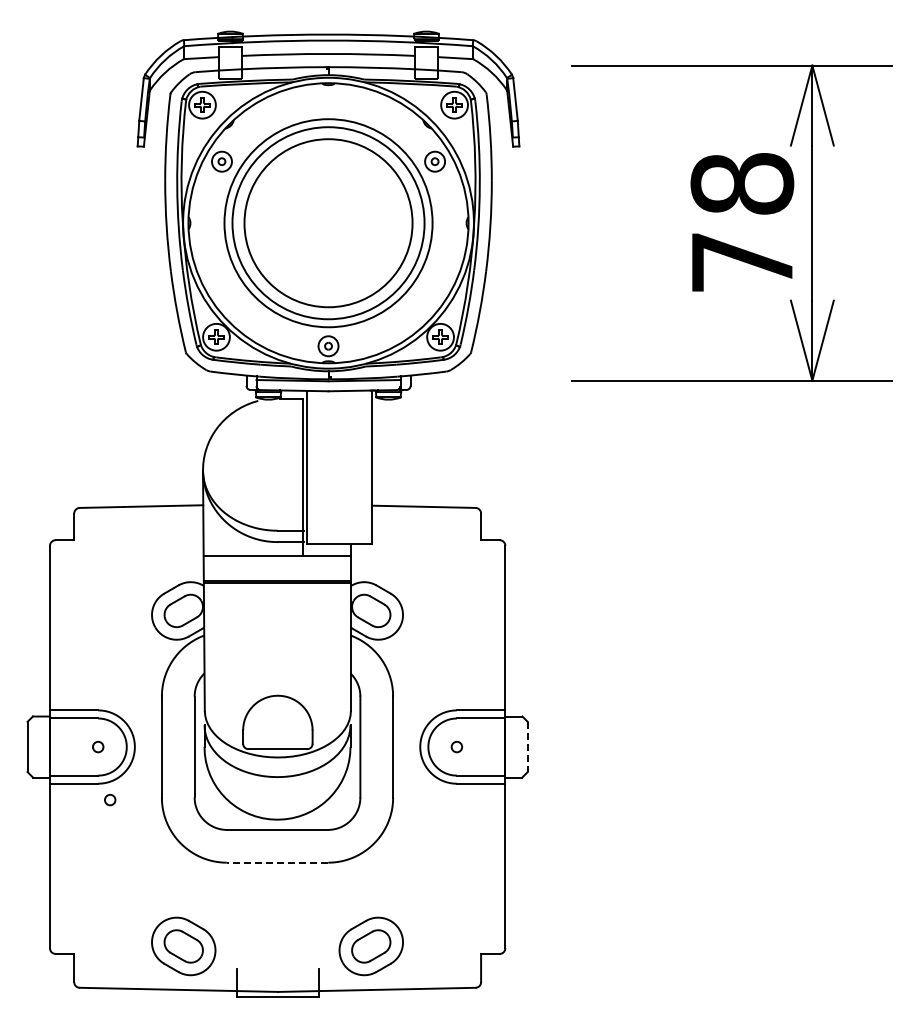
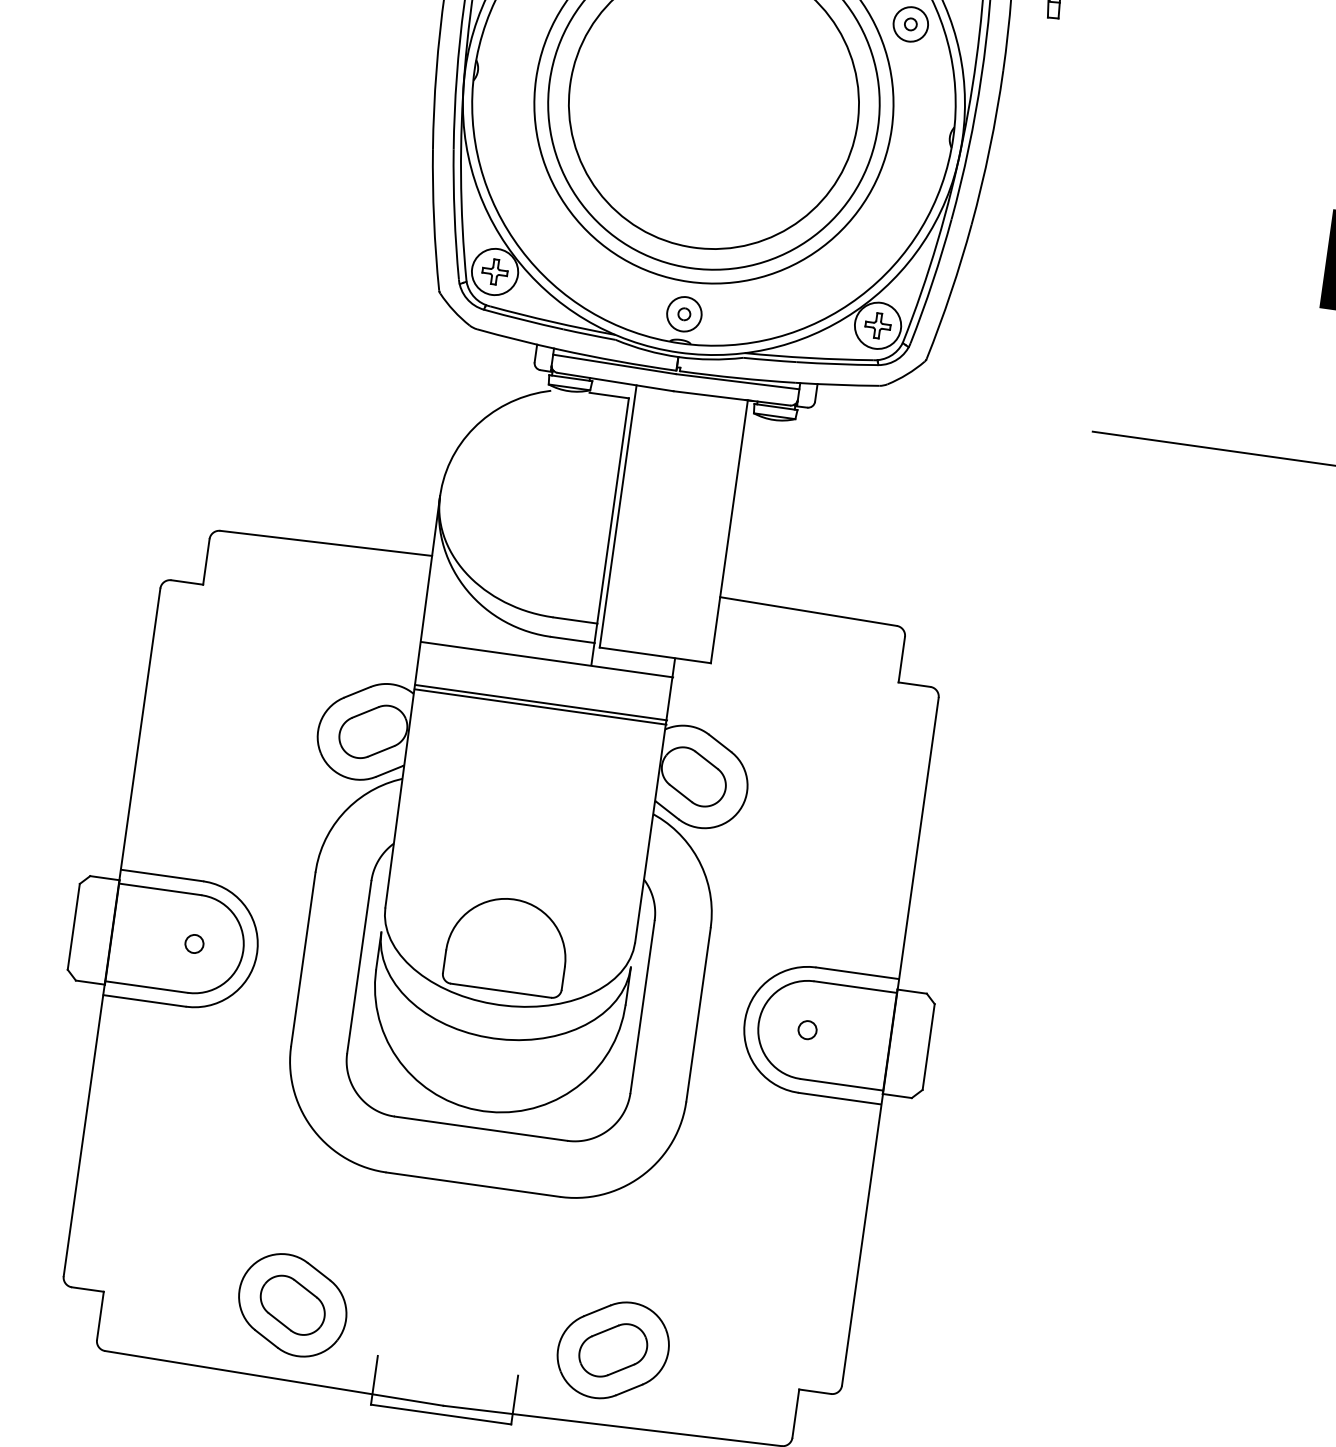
line: (527, 747) -> (928, 1047), dashed -> solid
circle: (110, 799) -> (202, 1036), removed
line: (277, 862) -> (473, 1184), dashed -> solid

